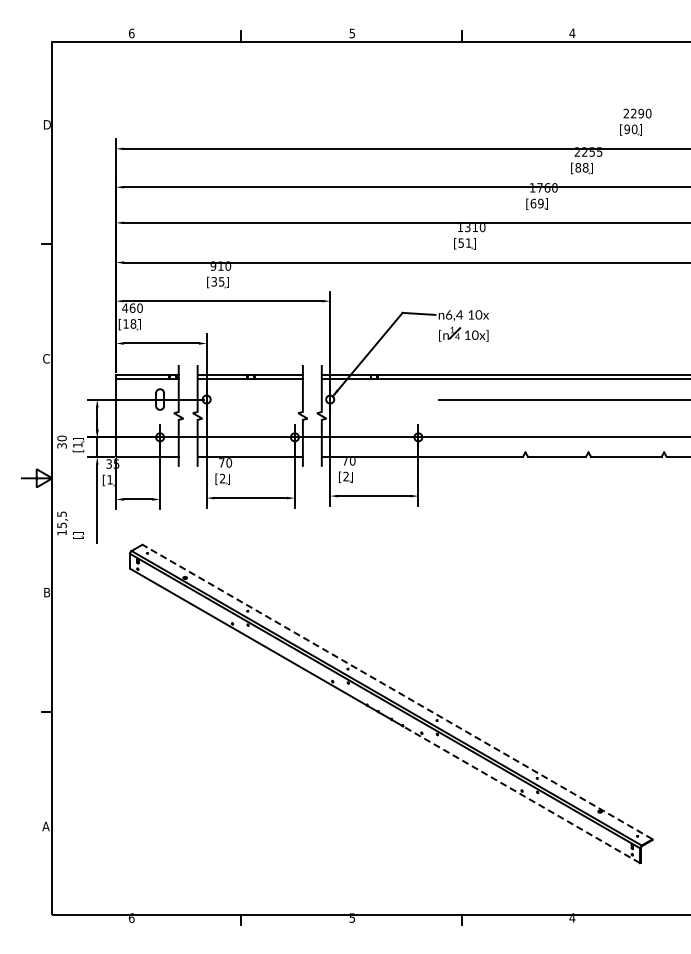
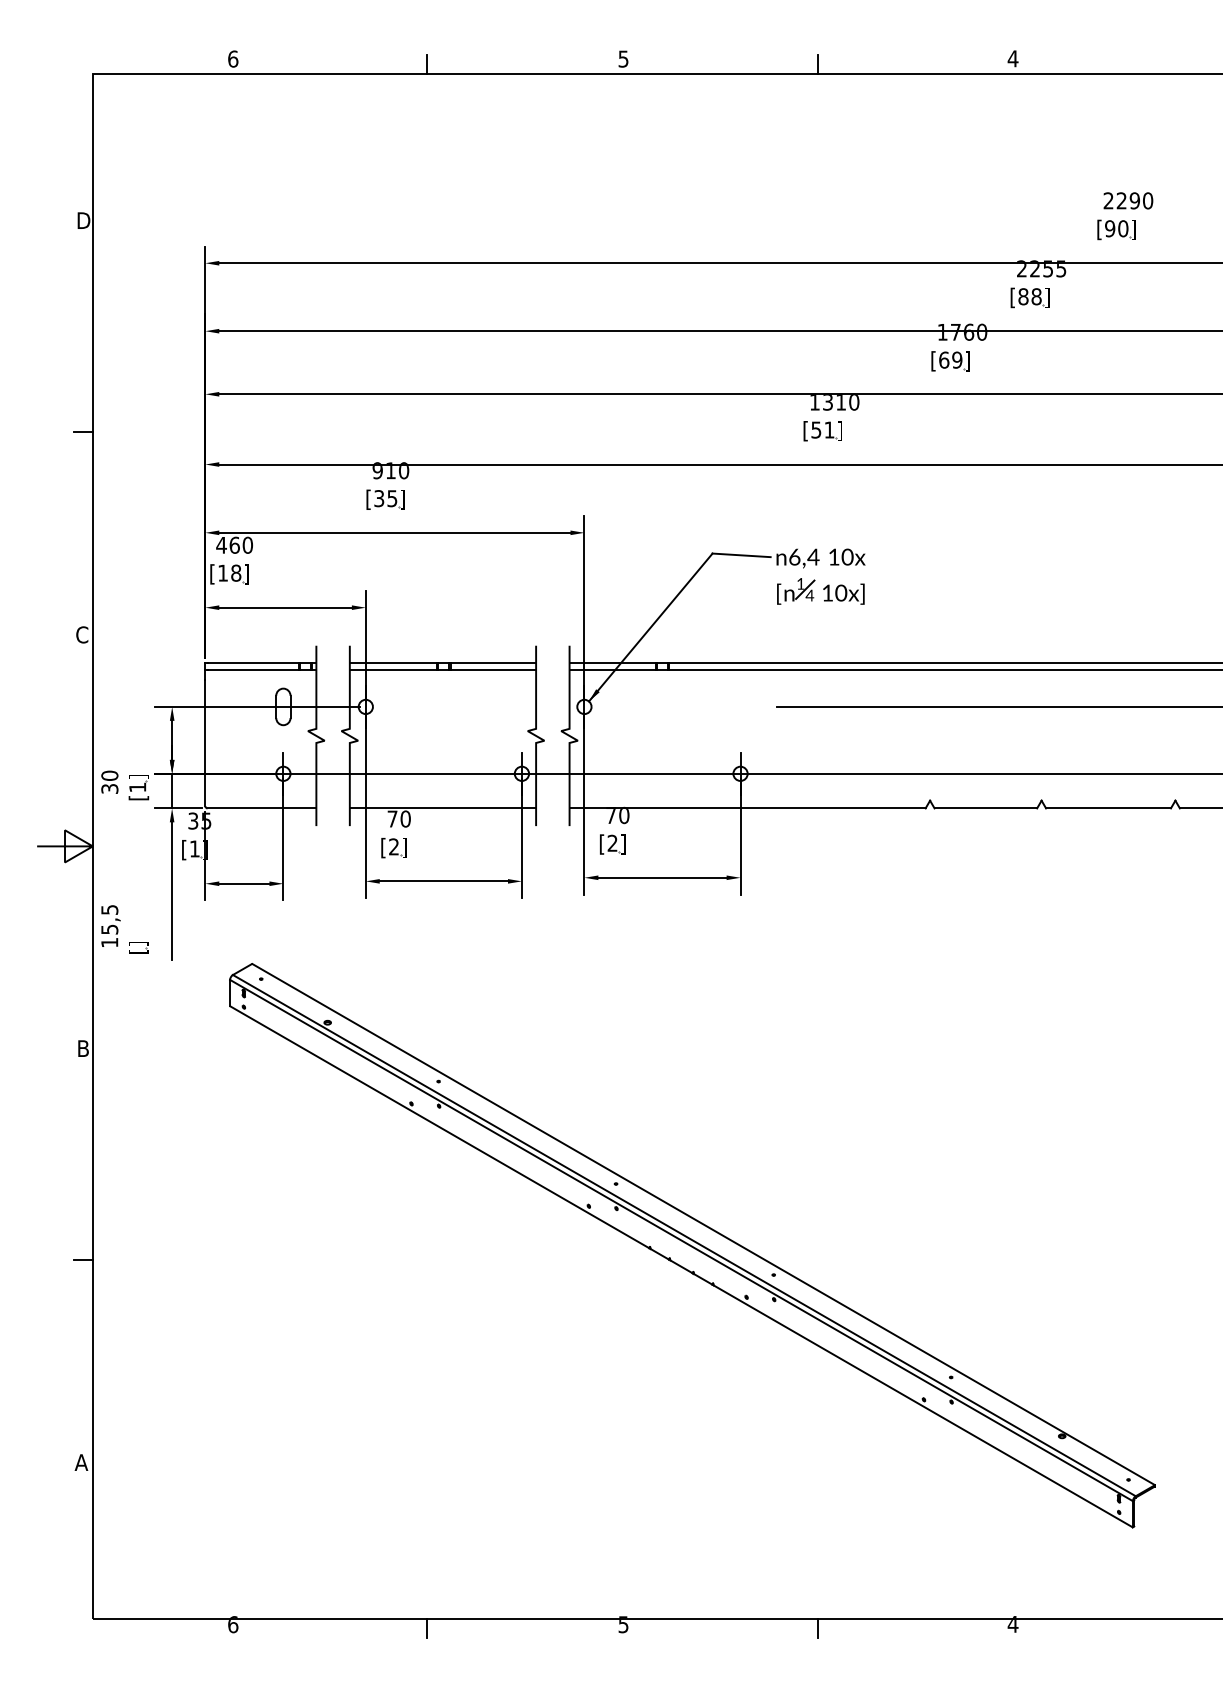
line: (397, 691) -> (703, 1223), dashed -> solid
line: (521, 794) -> (922, 1405), dashed -> solid

